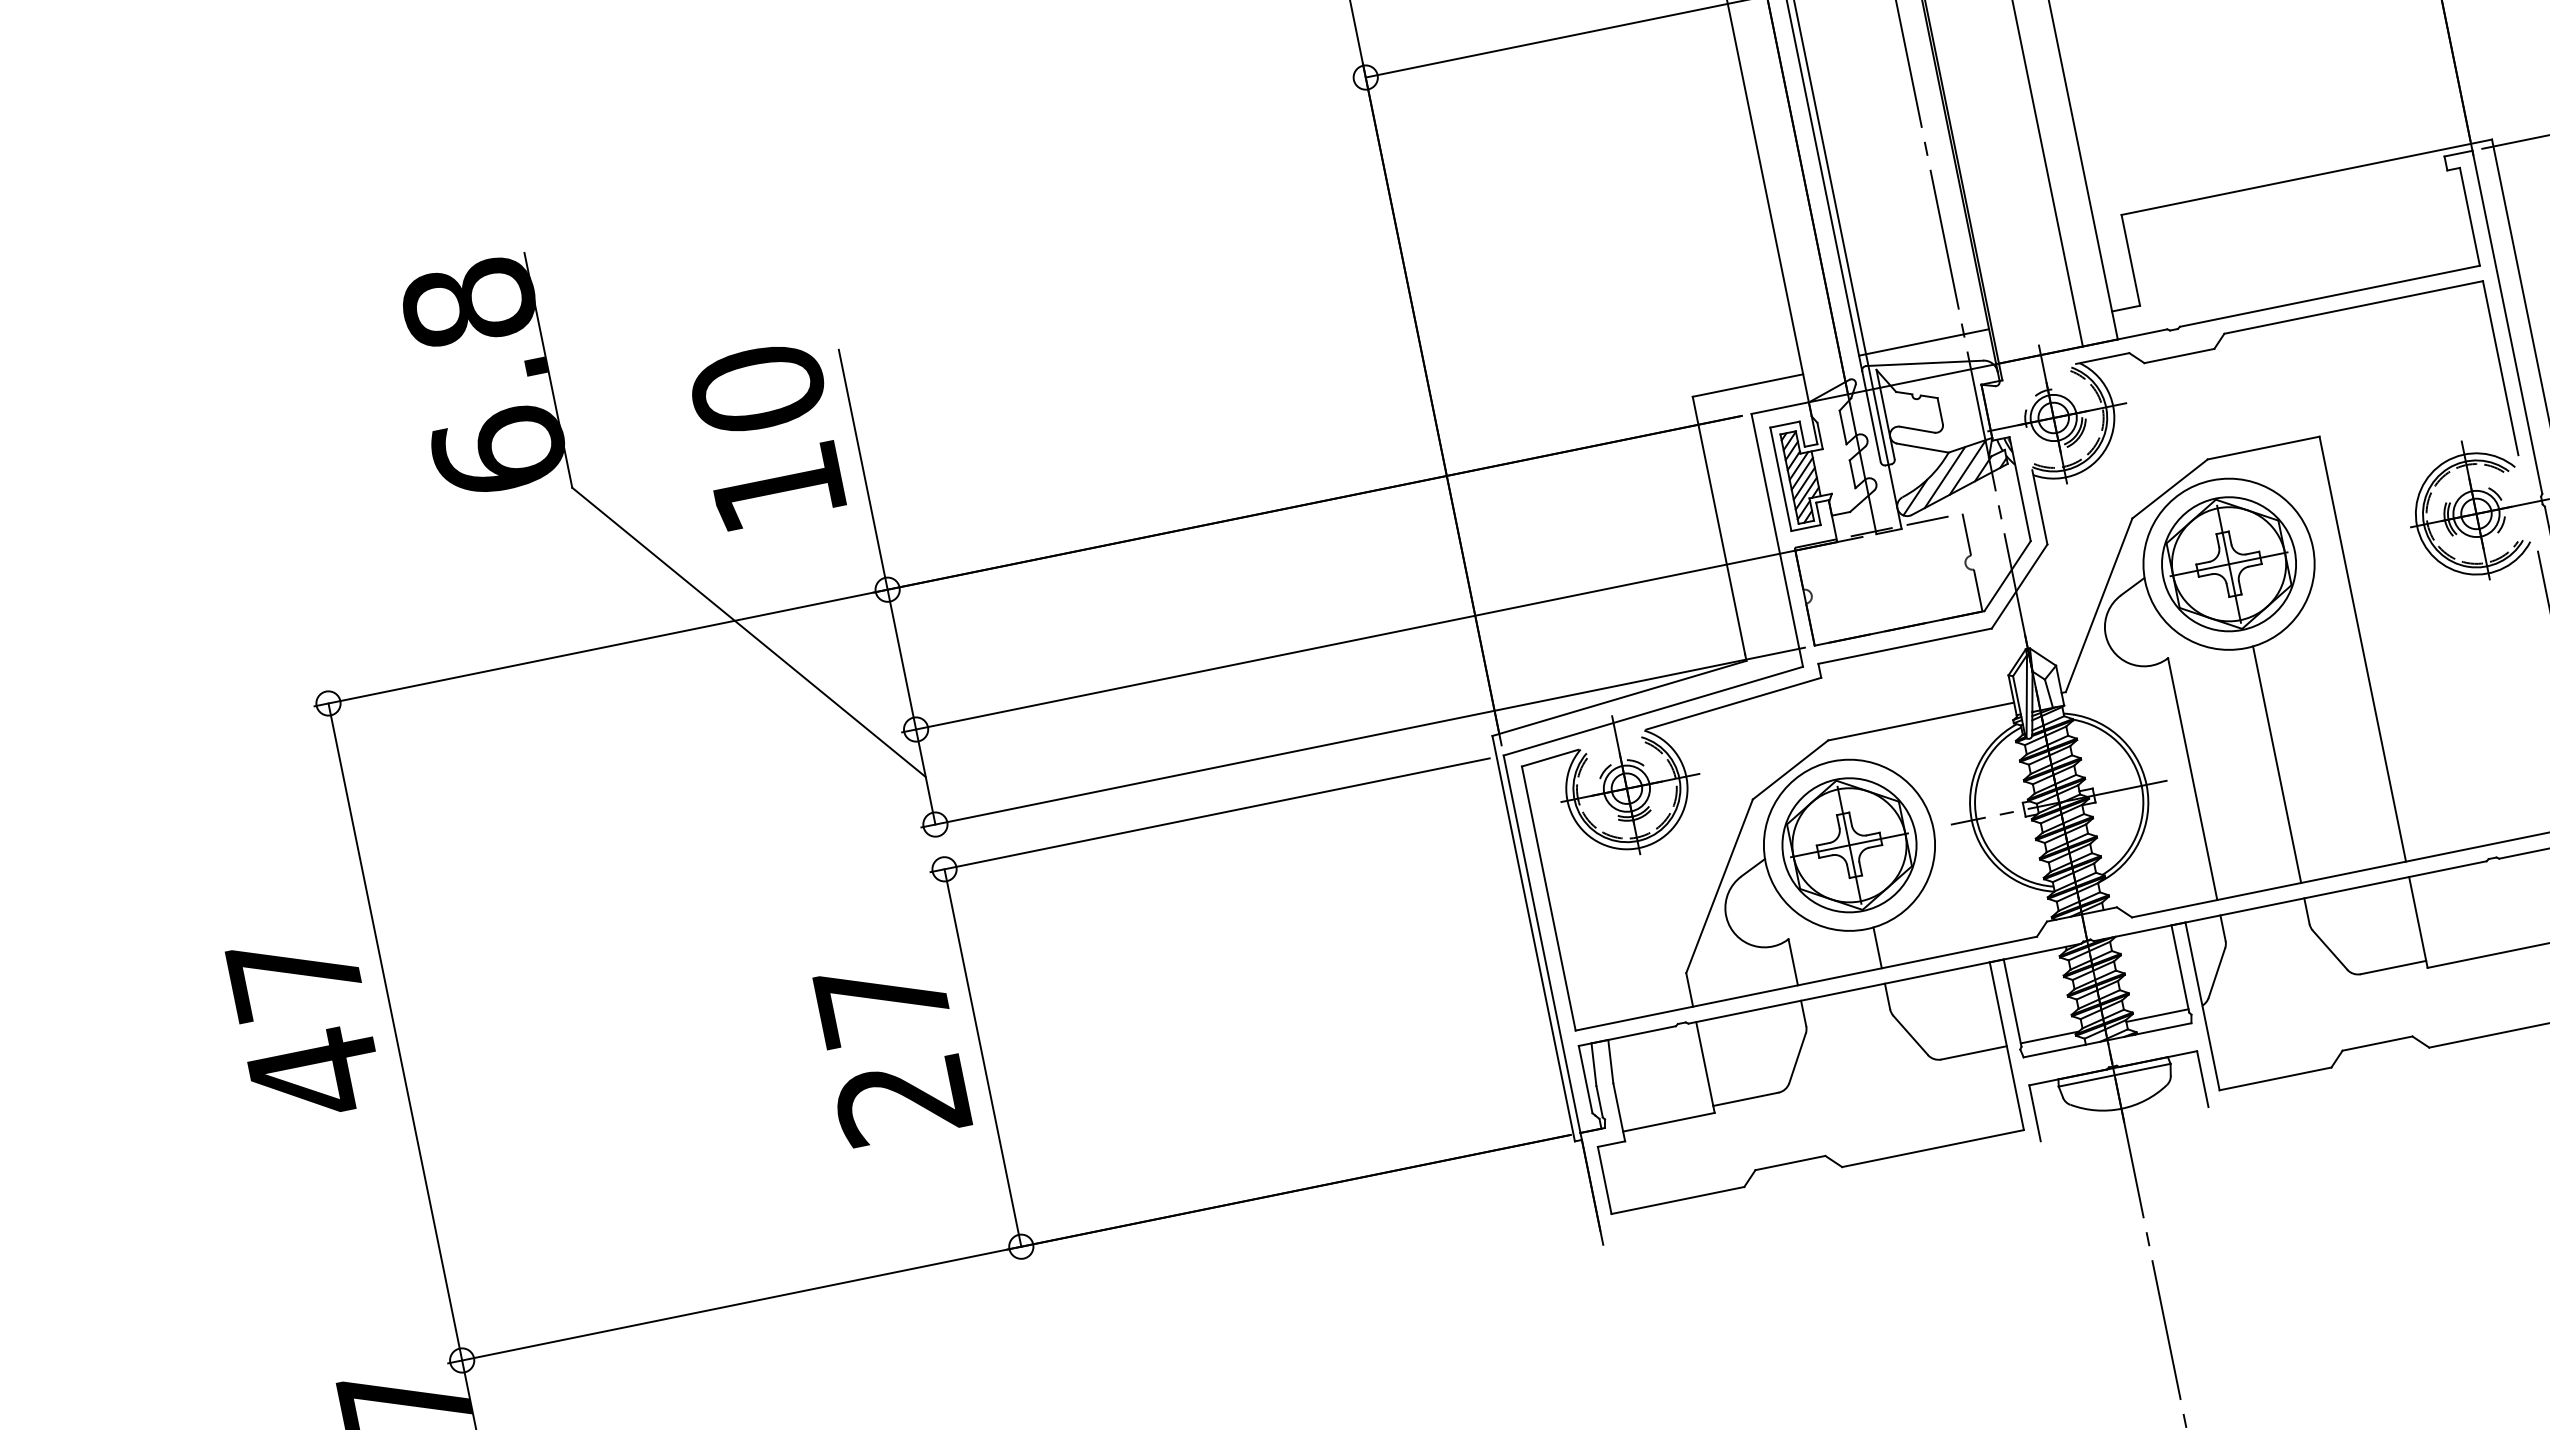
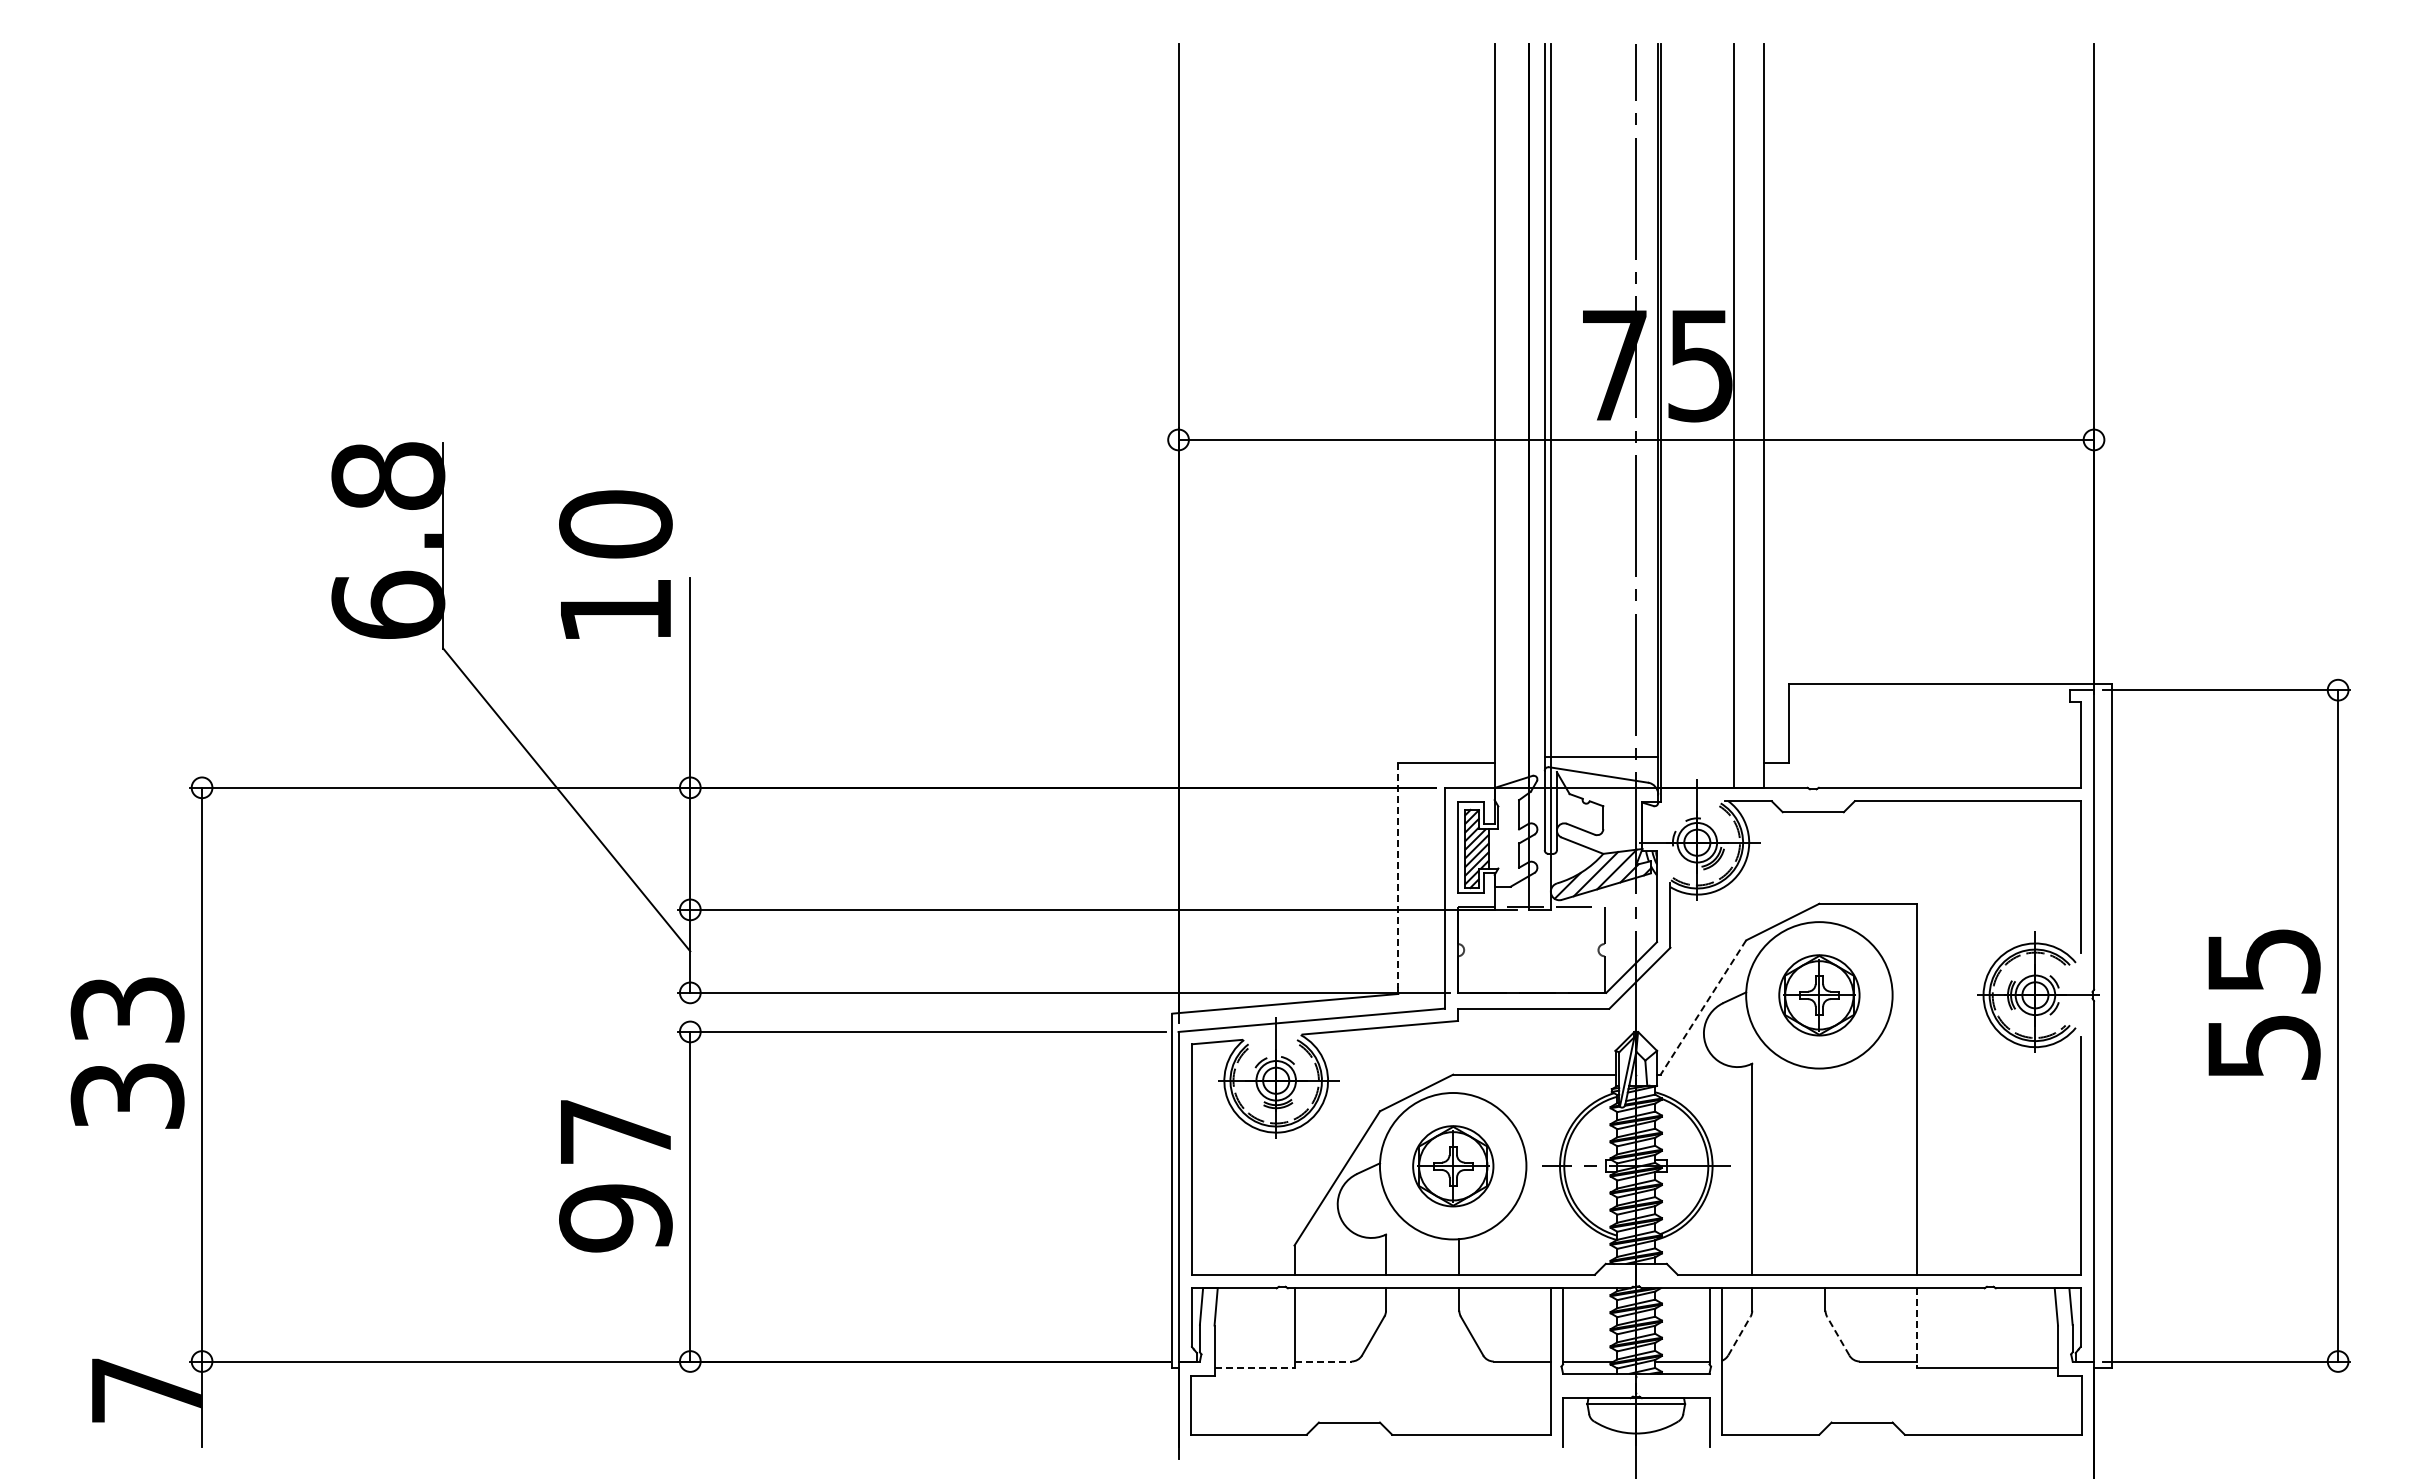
text: (766, 434) -> (615, 564), moved
line: (1719, 526) -> (1398, 876), solid -> dashed
part: (2229, 564) -> (1819, 995), size x0.7
line: (2099, 605) -> (1703, 1007), solid -> dashed
line: (2277, 764) -> (1825, 1171), removed
part: (1849, 845) -> (1453, 1166), size x0.7
line: (2418, 921) -> (1917, 1327), solid -> dashed
line: (2329, 949) -> (1837, 1335), solid -> dashed
line: (2216, 972) -> (1739, 1335), solid -> dashed
text: (305, 1026) -> (127, 1054), 47 -> 33
line: (1746, 1099) -> (1323, 1361), solid -> dashed
text: (902, 1100) -> (615, 1218), 27 -> 97
line: (1668, 1122) -> (1254, 1367), solid -> dashed

